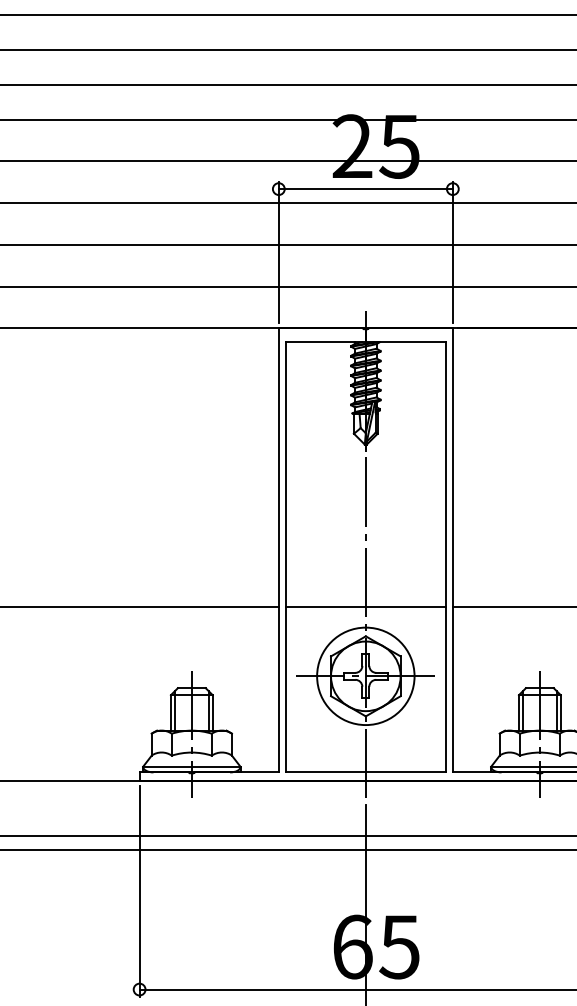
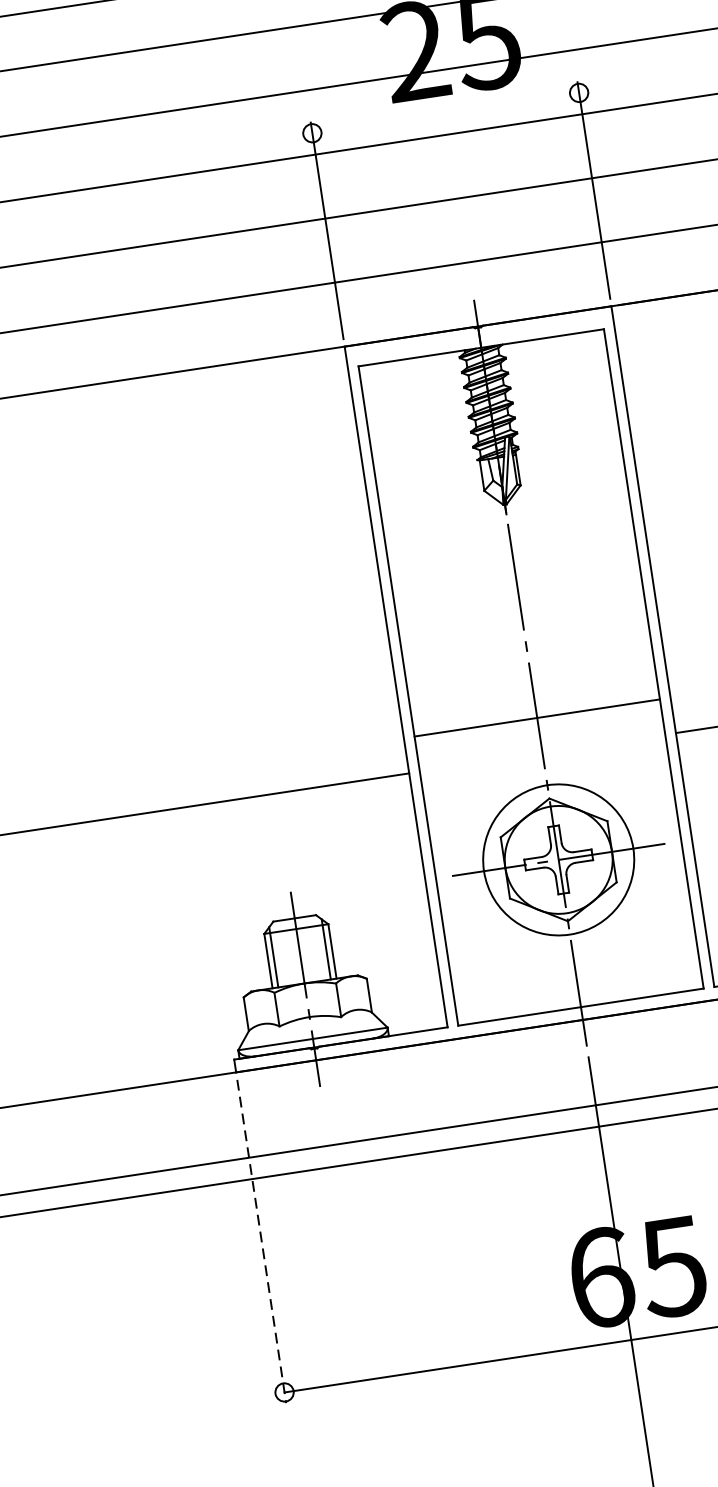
line: (365, 189) -> (445, 113), removed
line: (365, 606) -> (536, 717), moved
line: (139, 891) -> (261, 1242), solid -> dashed

